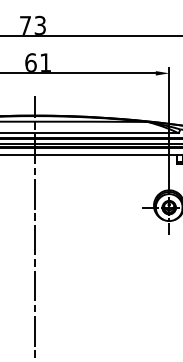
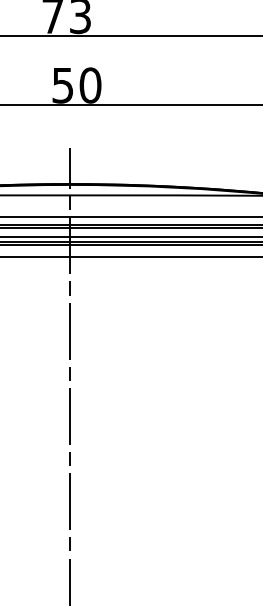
text: (38, 62) -> (77, 84), 61 -> 50

